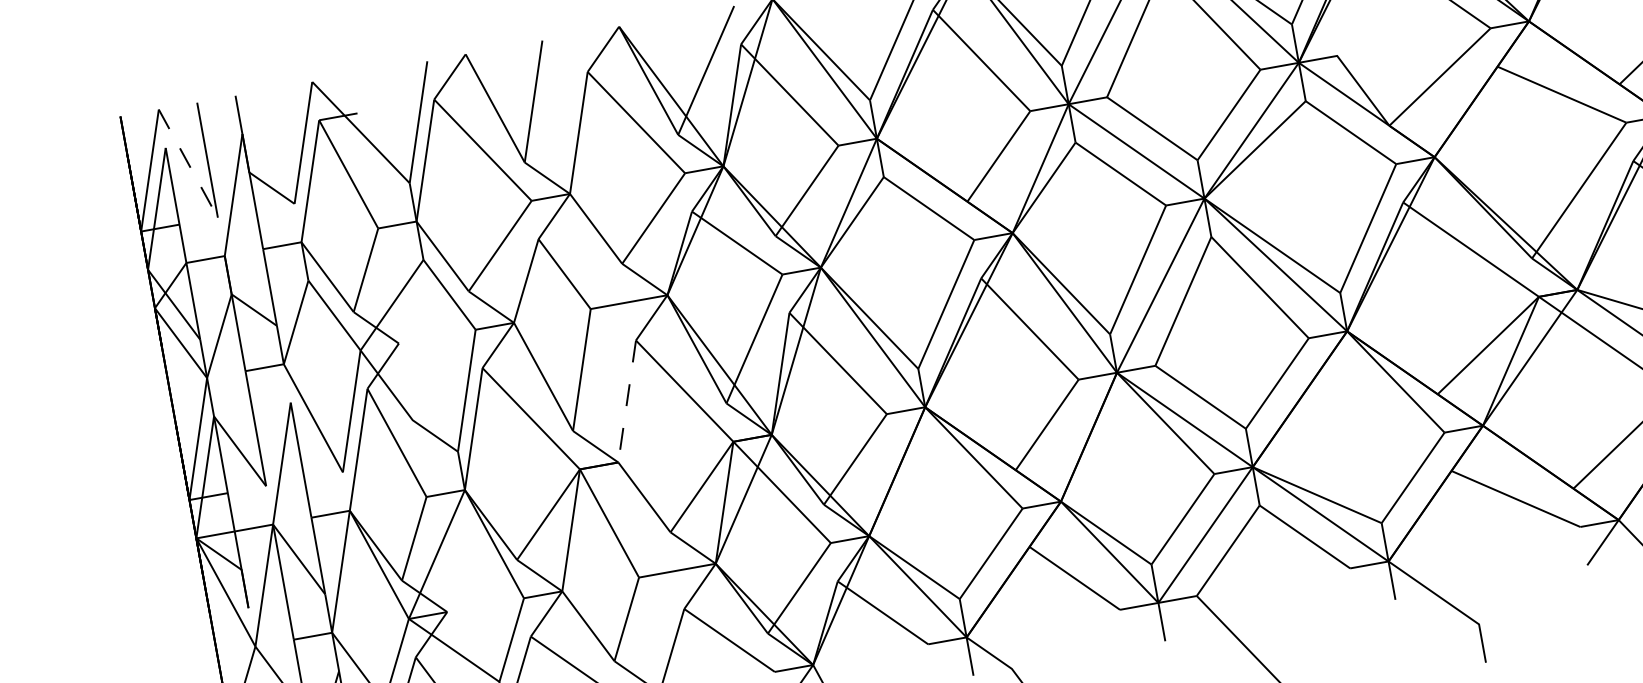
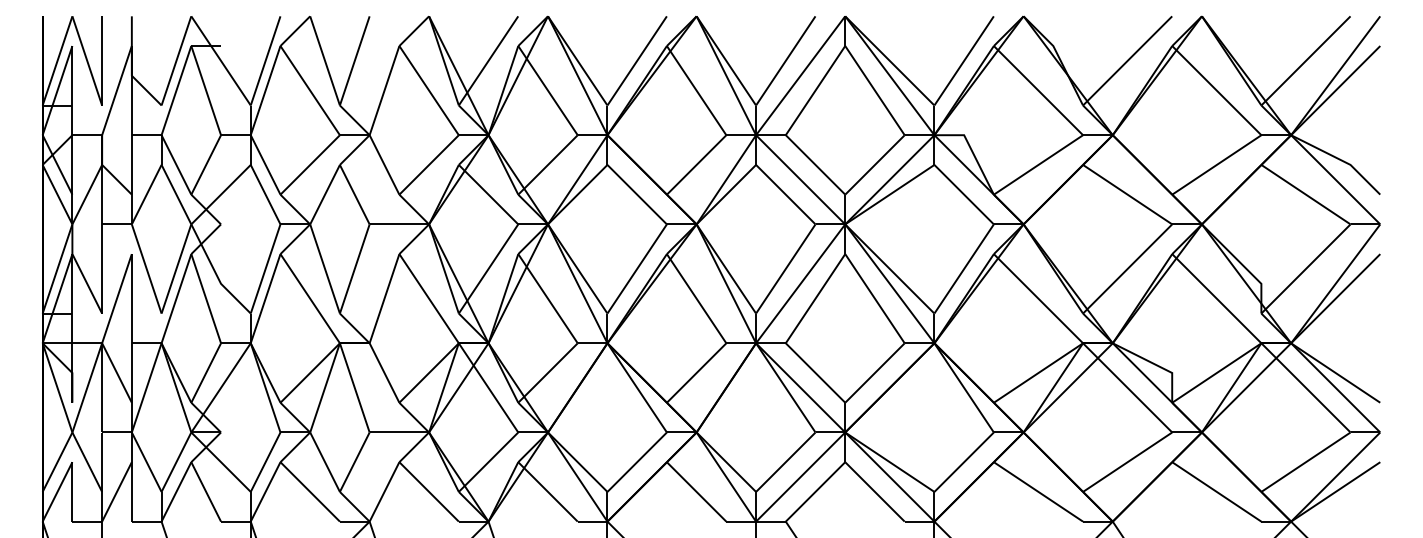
line: (188, 163) -> (87, 60), dashed -> solid
line: (627, 401) -> (384, 298), dashed -> solid

